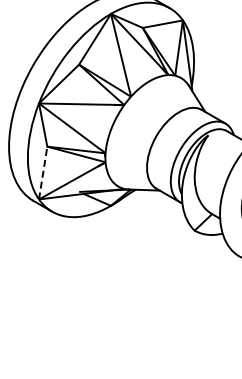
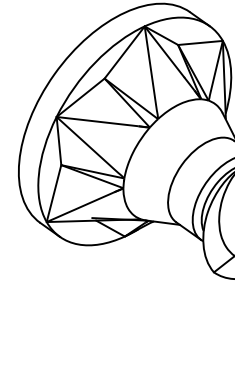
line: (43, 173) -> (54, 194), dashed -> solid

